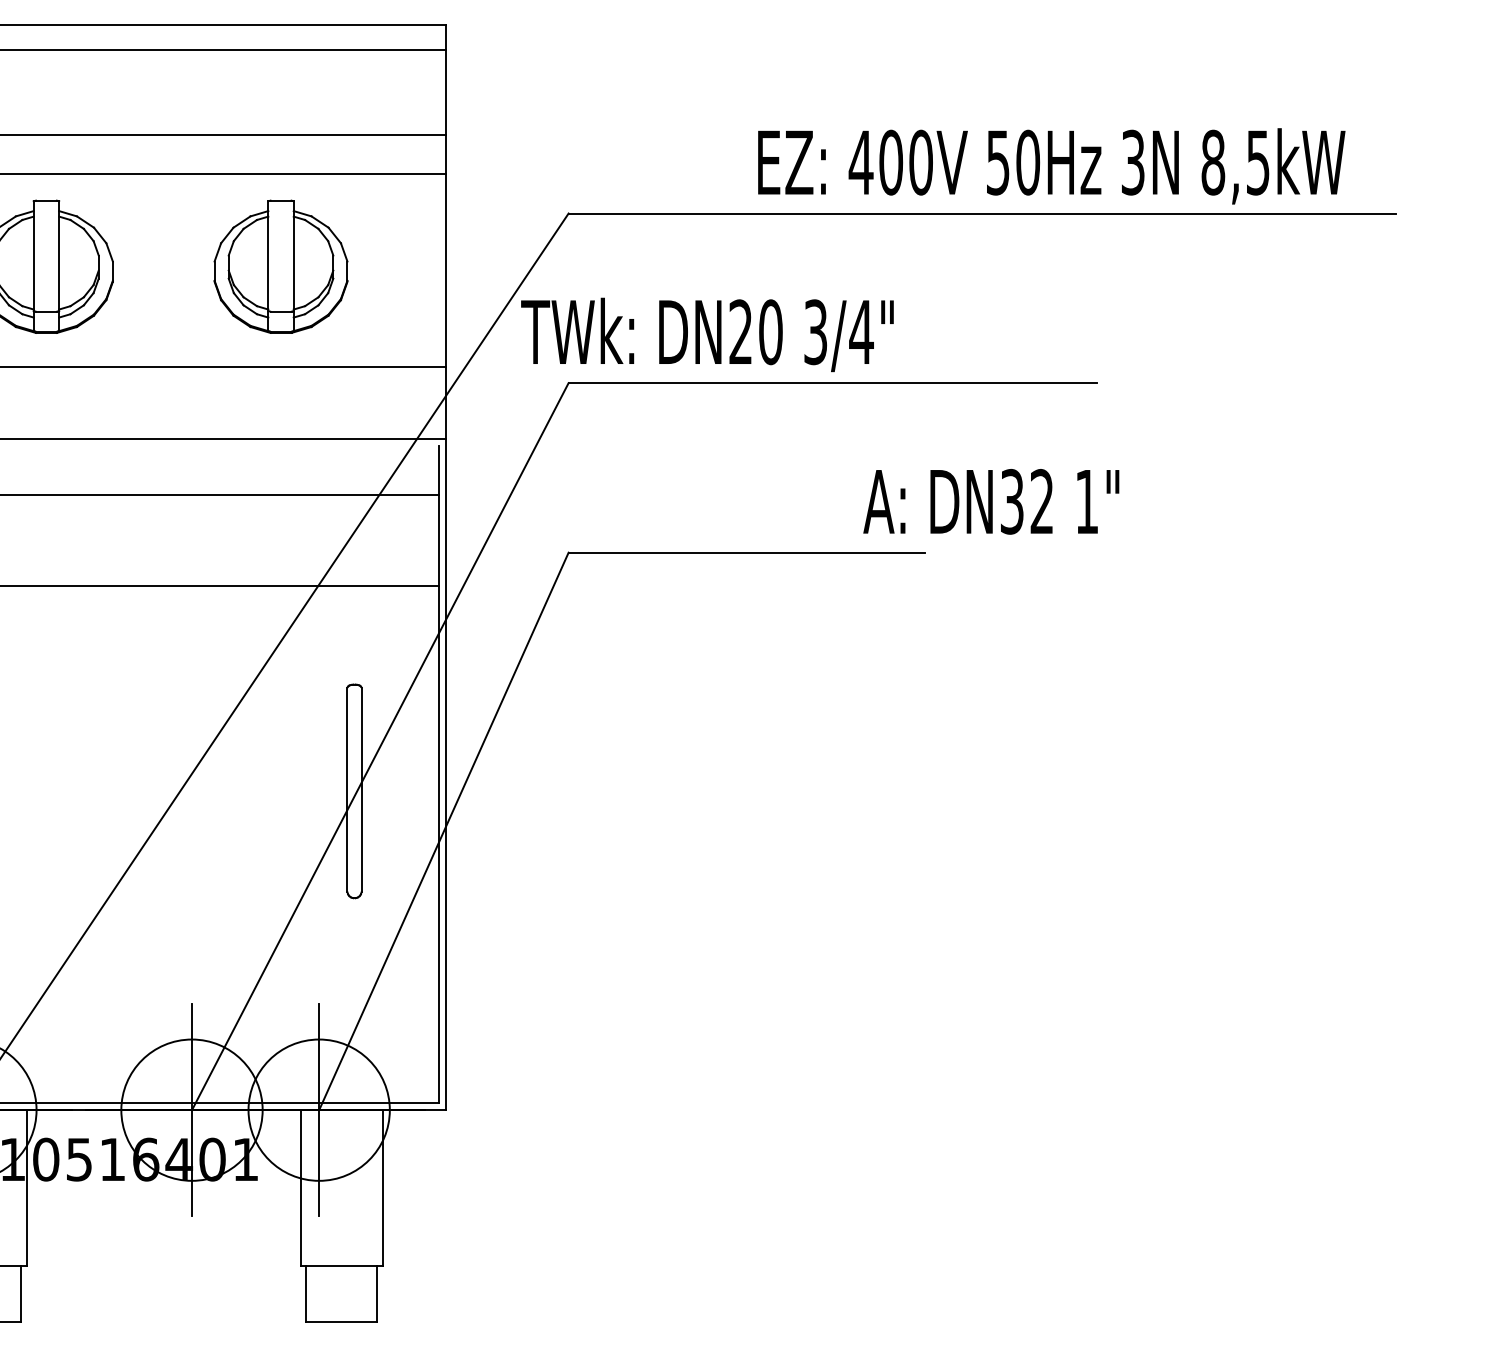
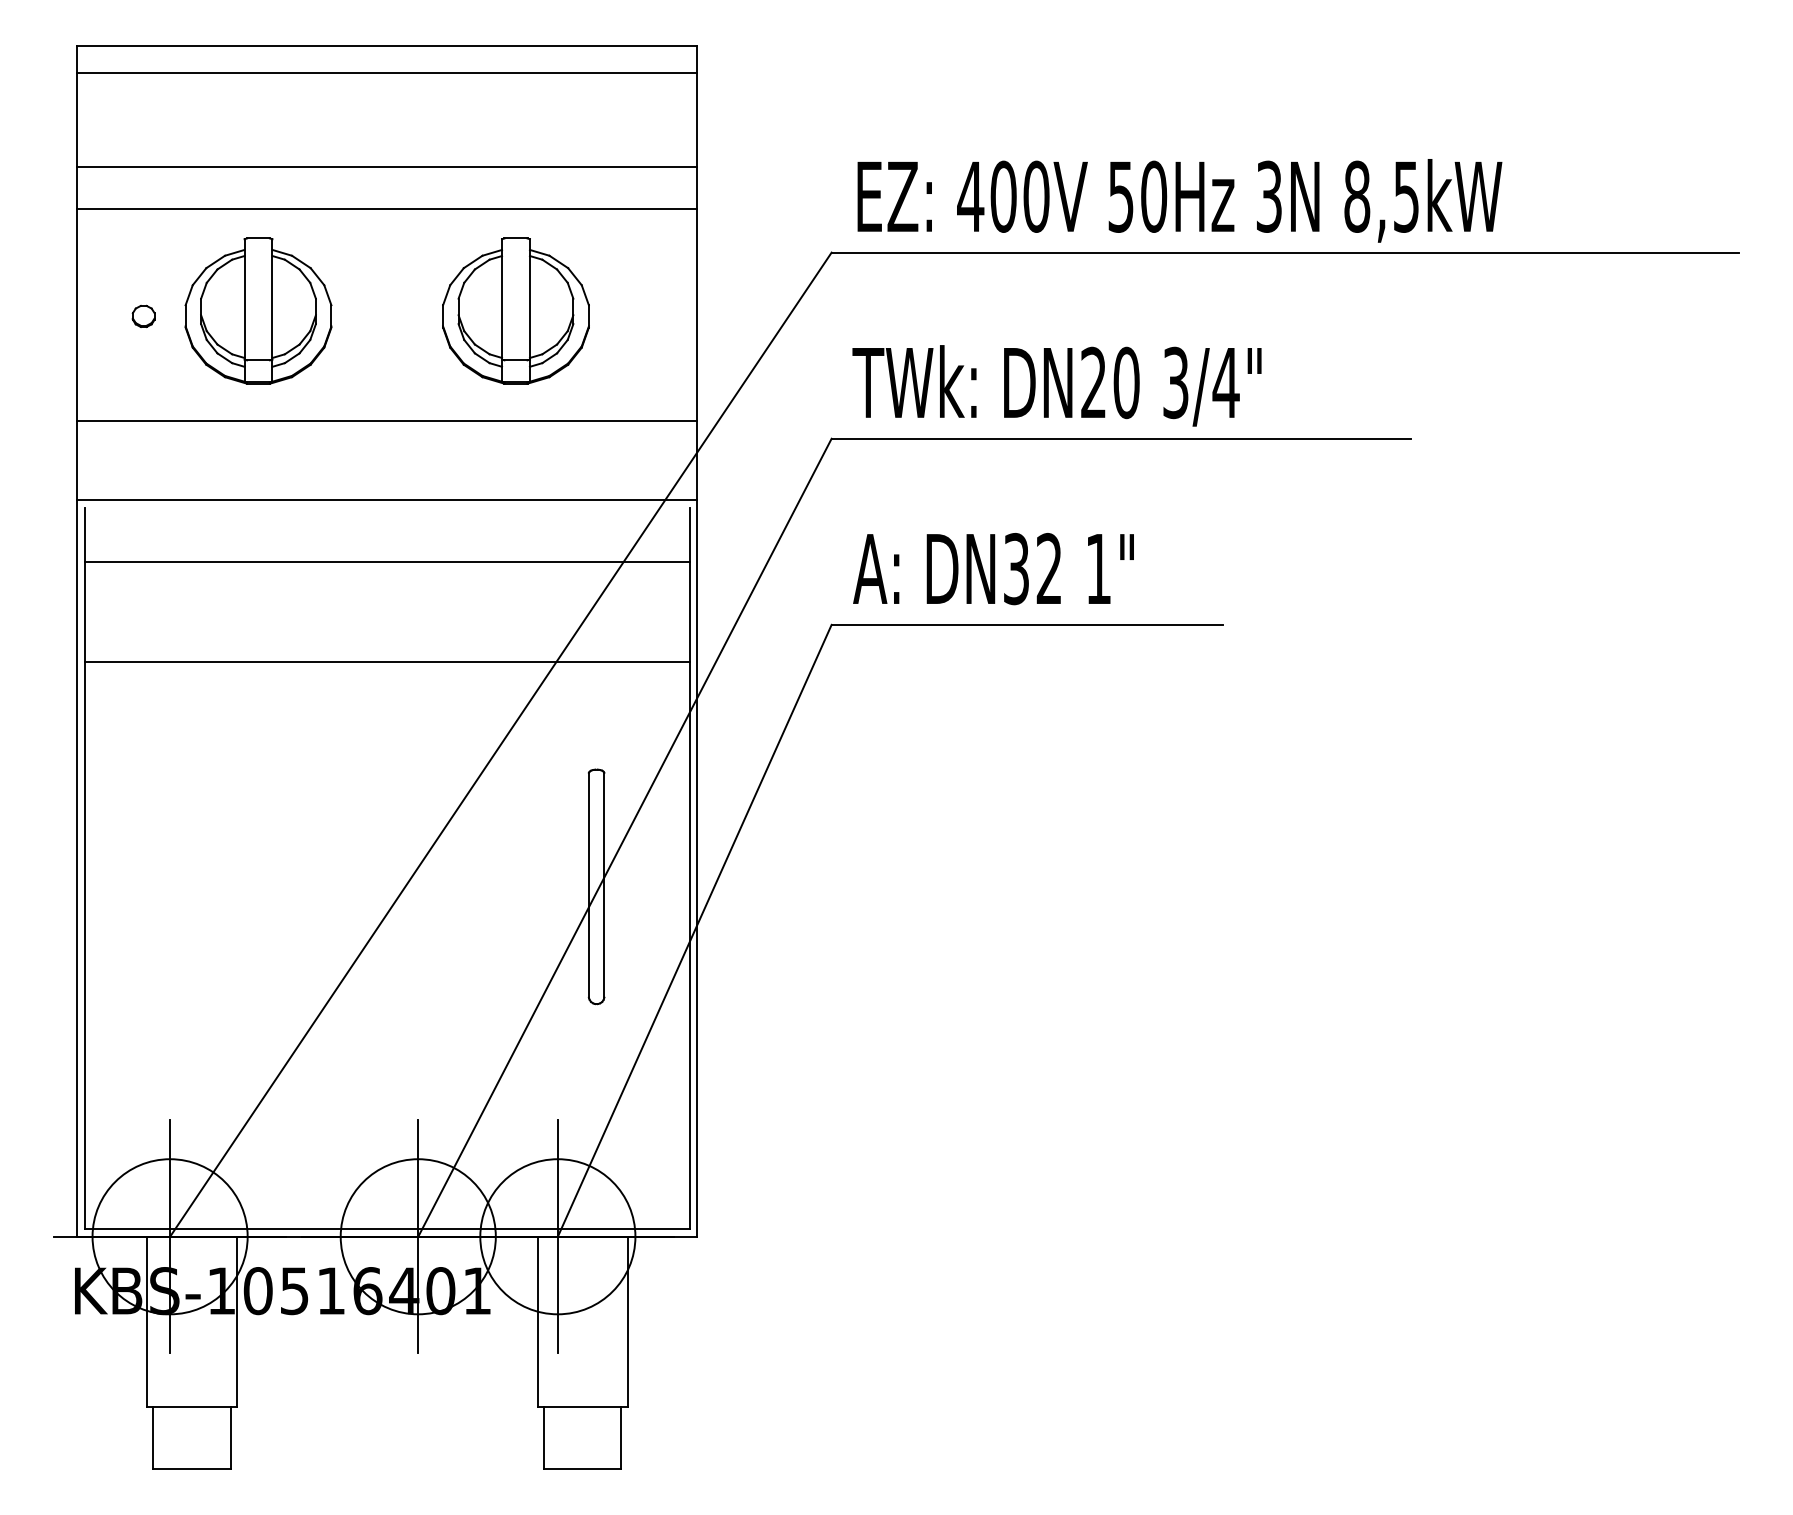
text: (1051, 166) -> (1179, 200), moved
text: (706, 334) -> (1056, 385), moved
text: (991, 502) -> (993, 569), moved

